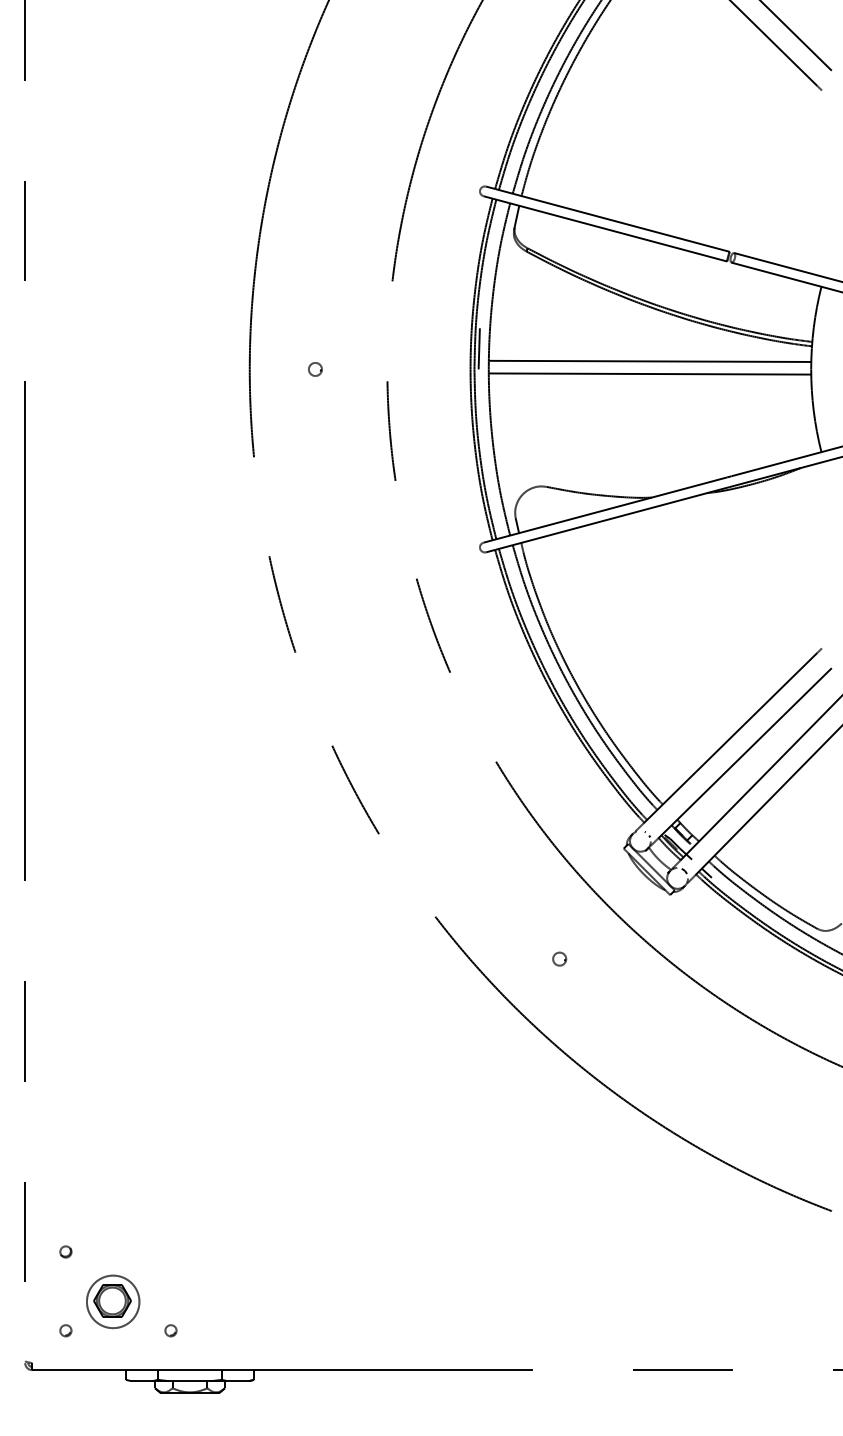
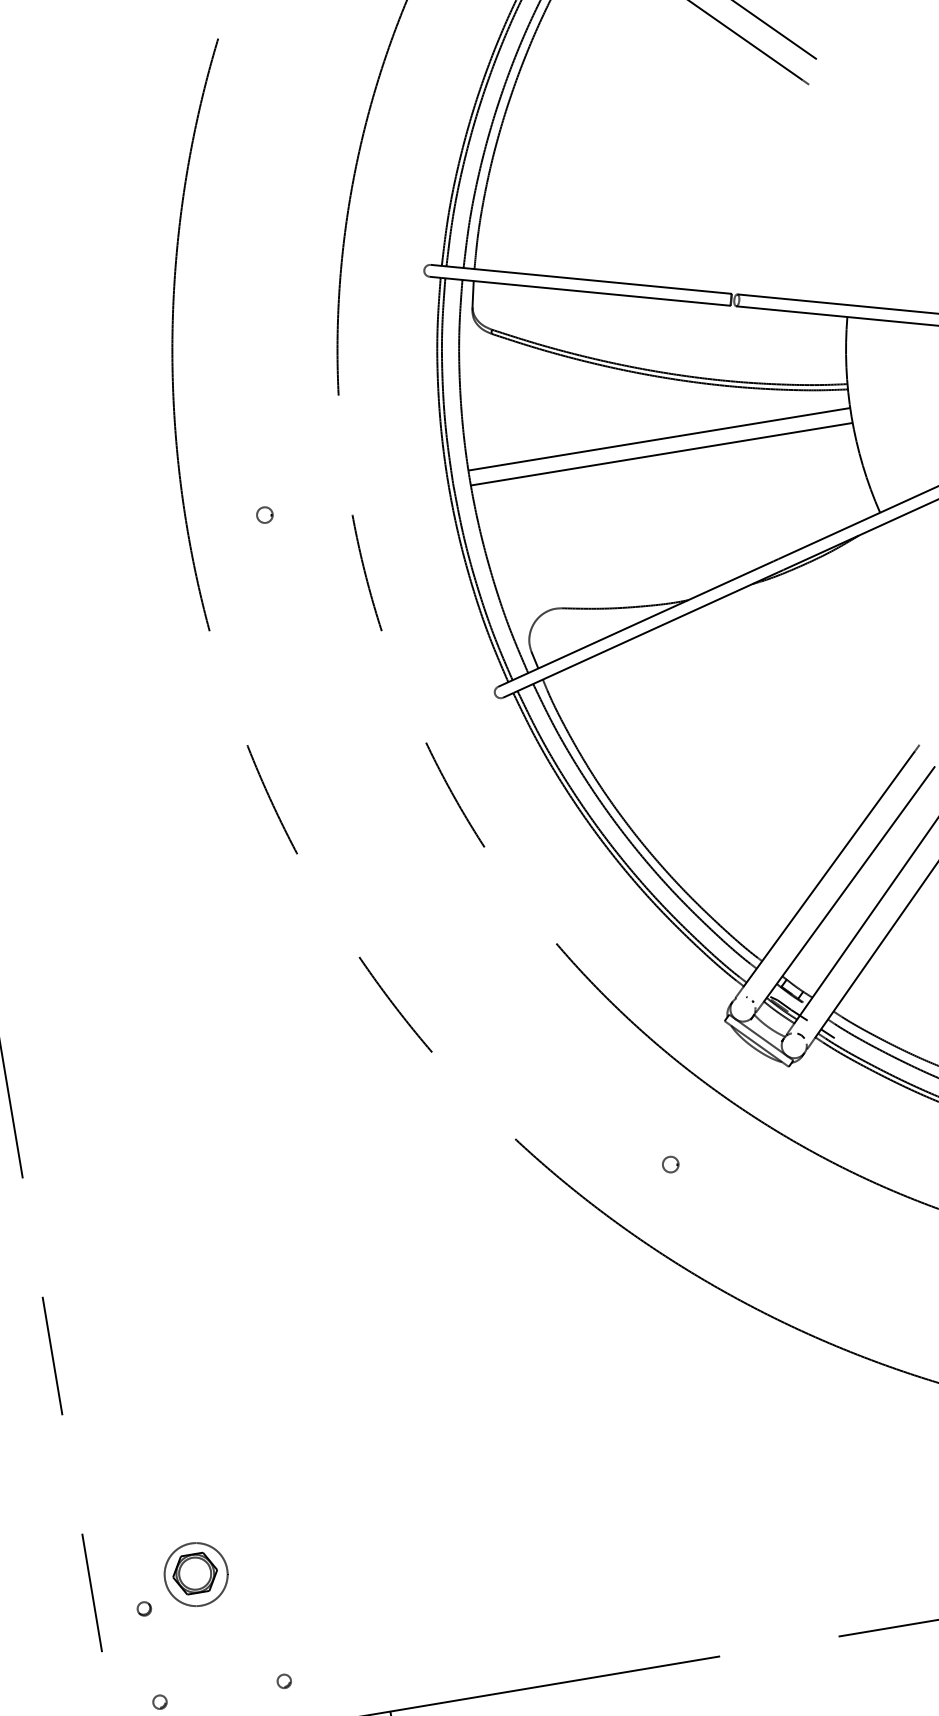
line: (478, 348) -> (453, 458), removed
part: (113, 1301) -> (196, 1574), moved

